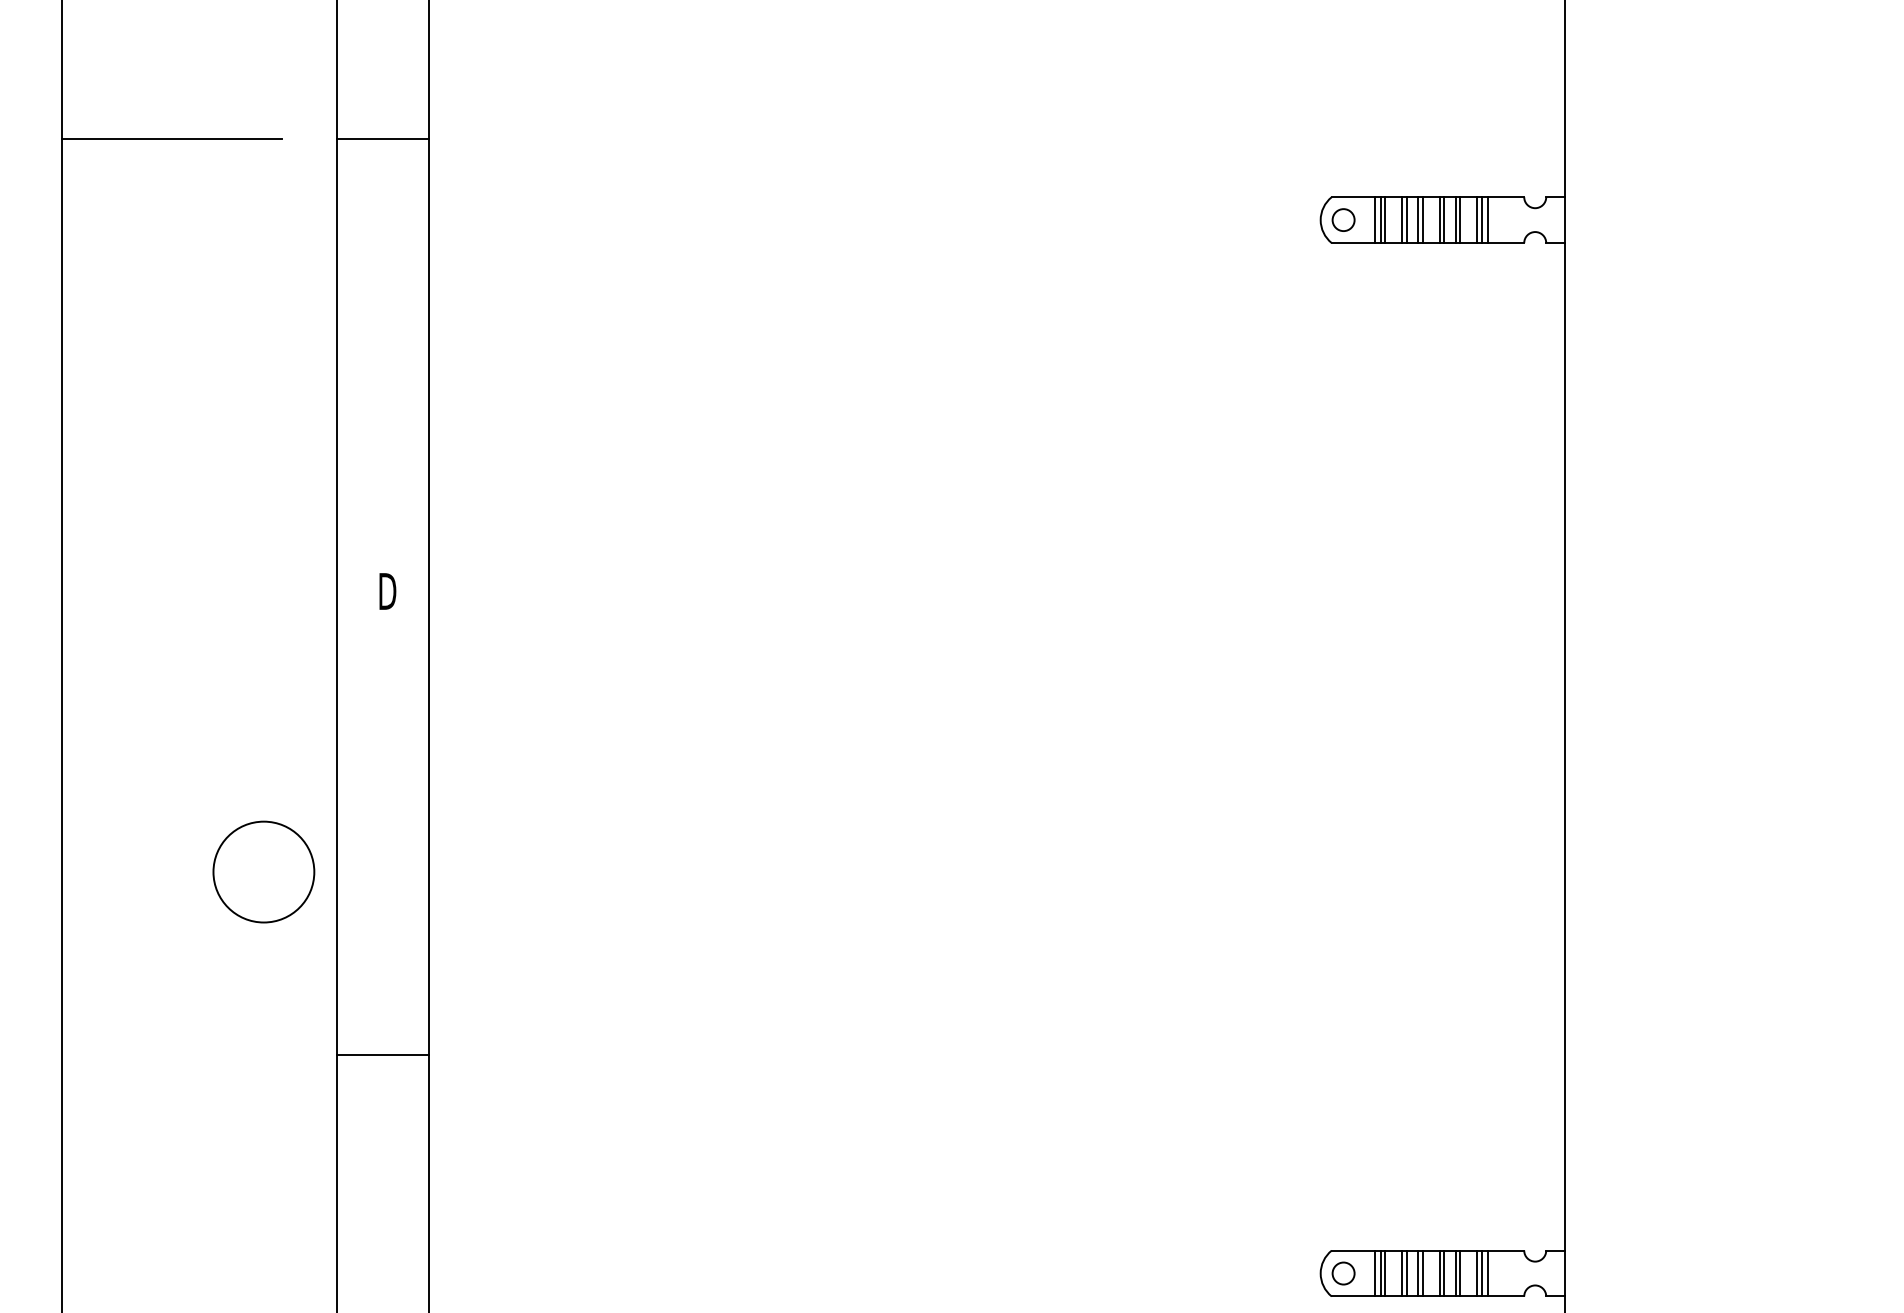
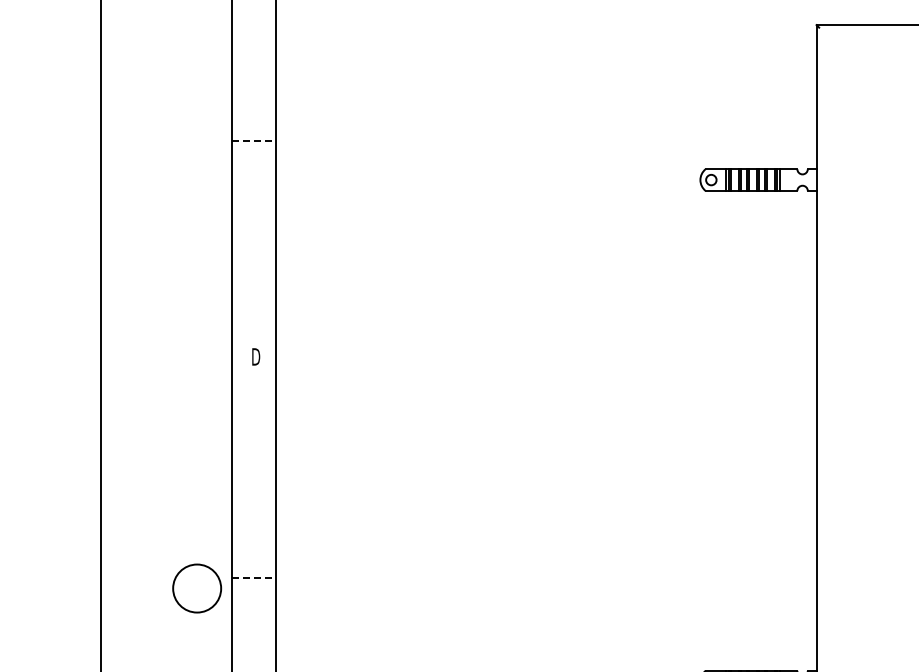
line: (172, 139) -> (153, 141), removed
line: (382, 139) -> (253, 141), solid -> dashed
circle: (264, 871) -> (197, 588), moved
line: (382, 1054) -> (253, 577), solid -> dashed

